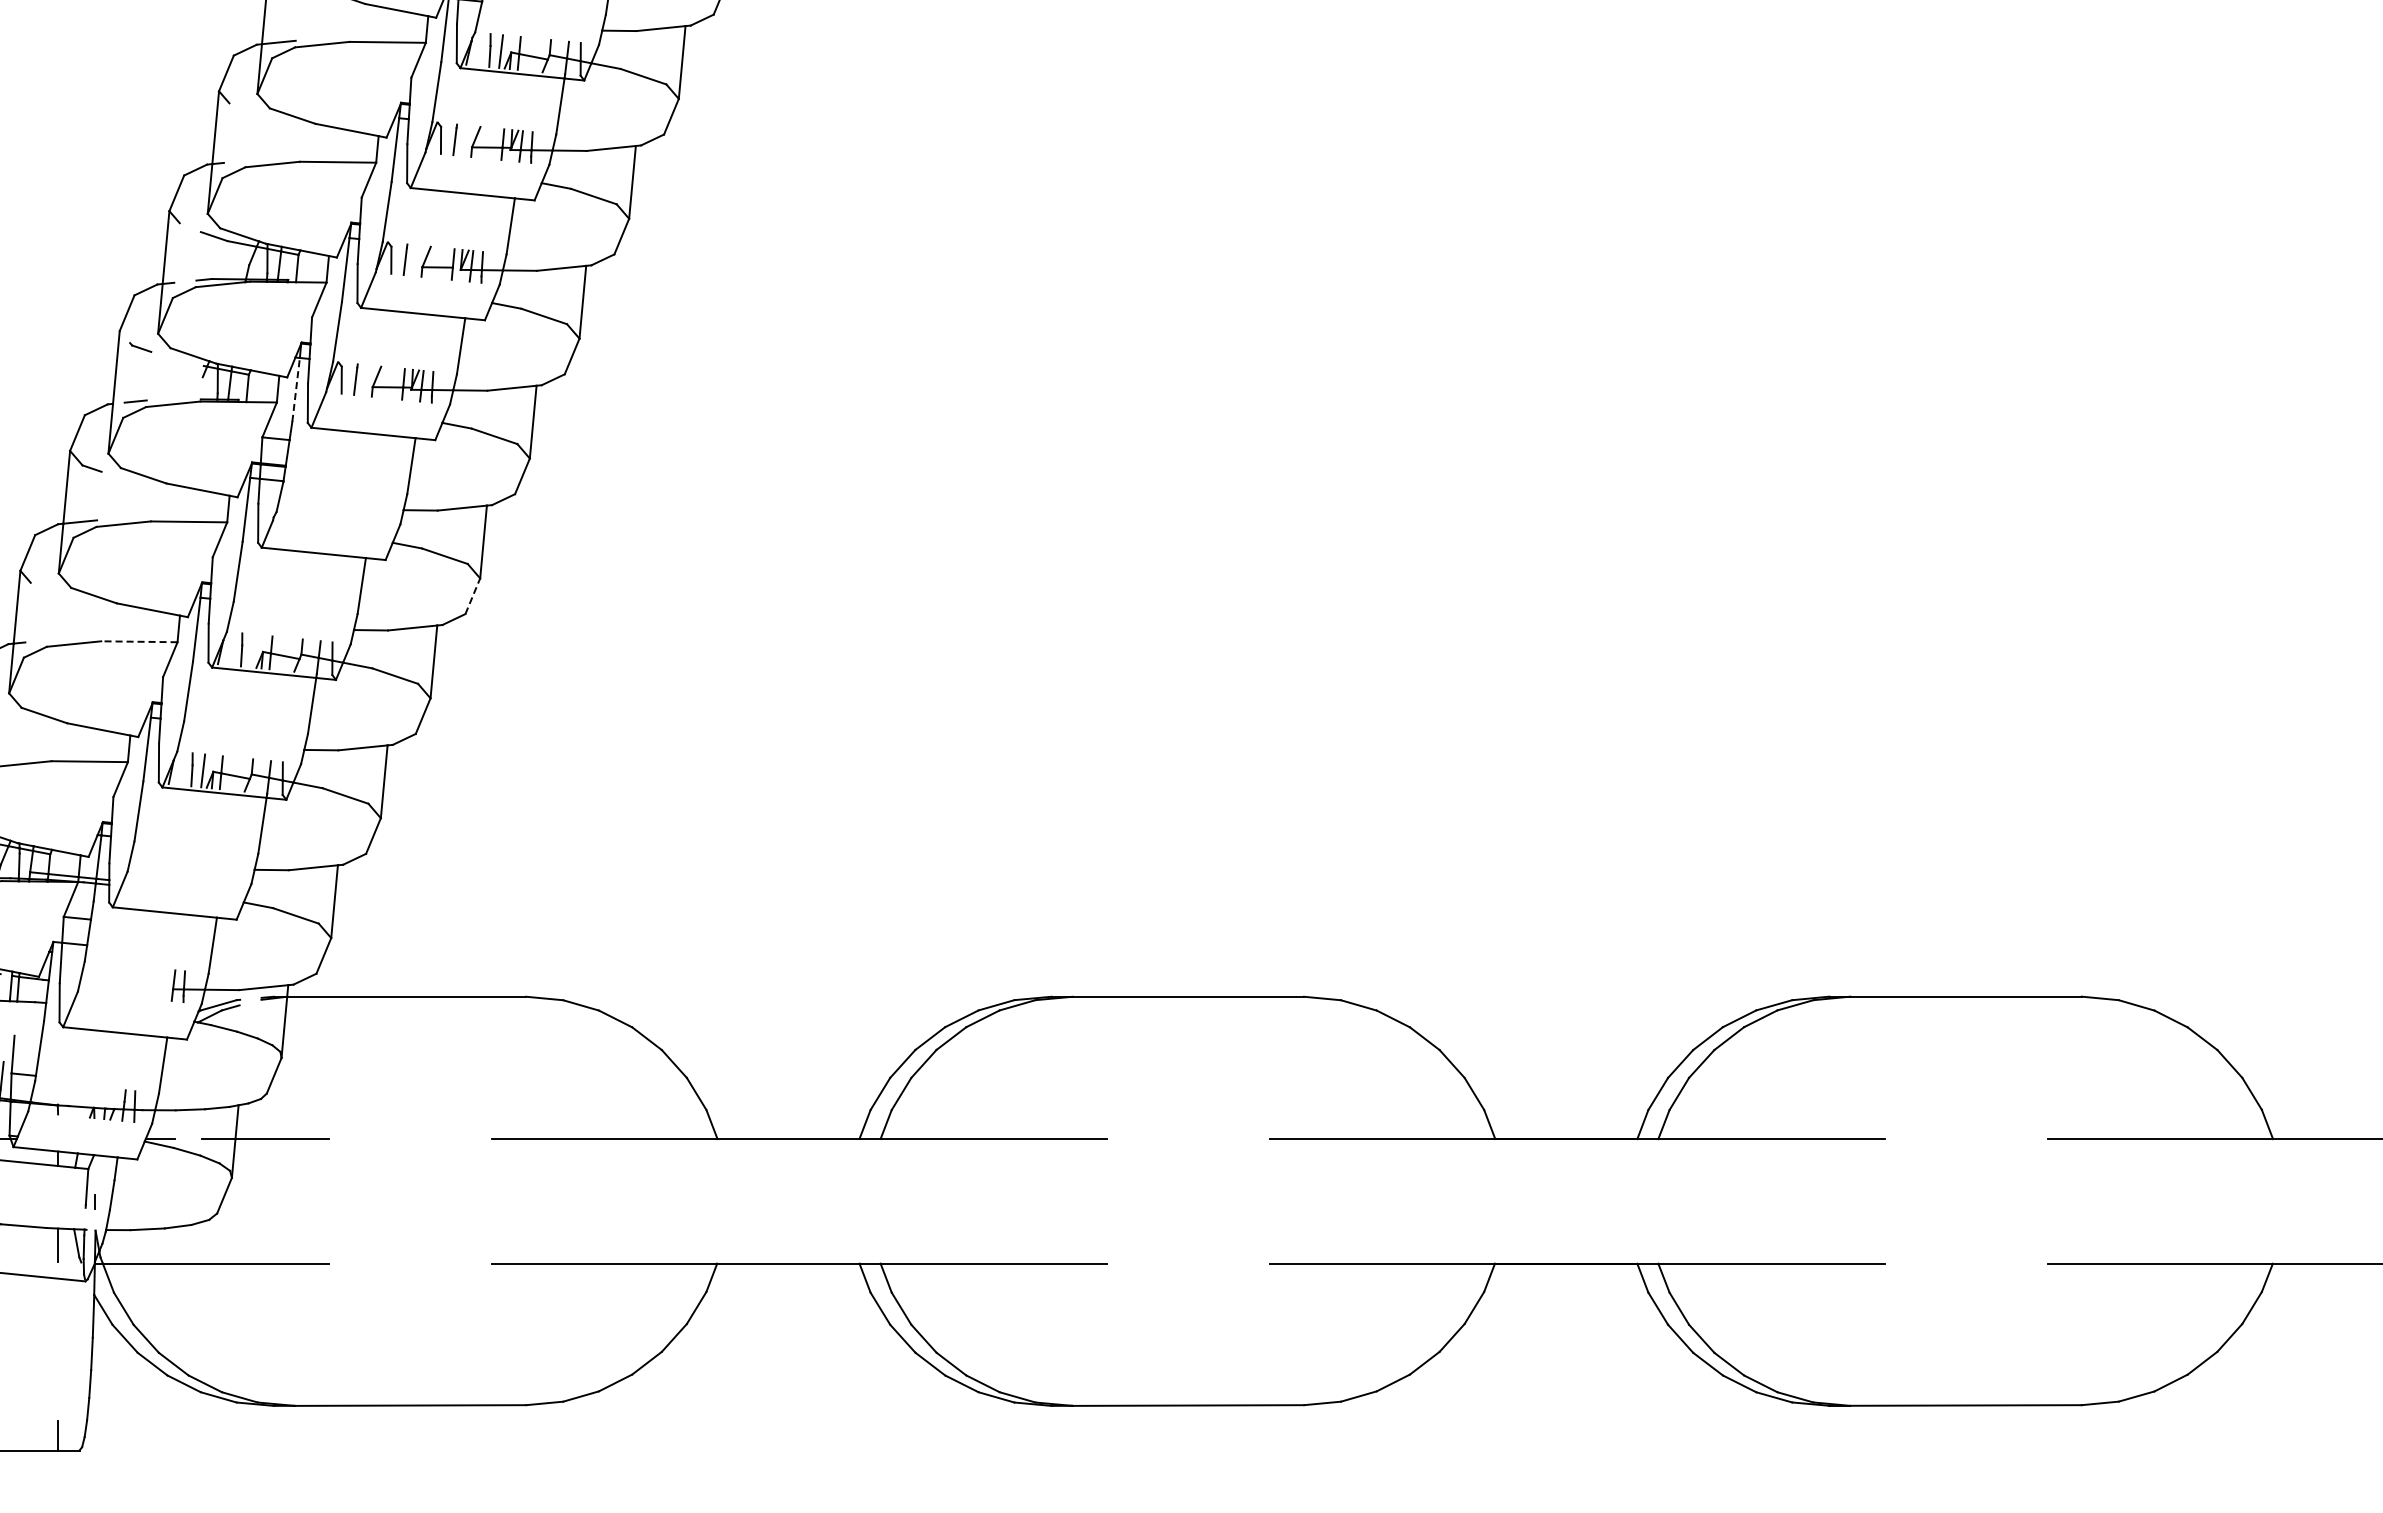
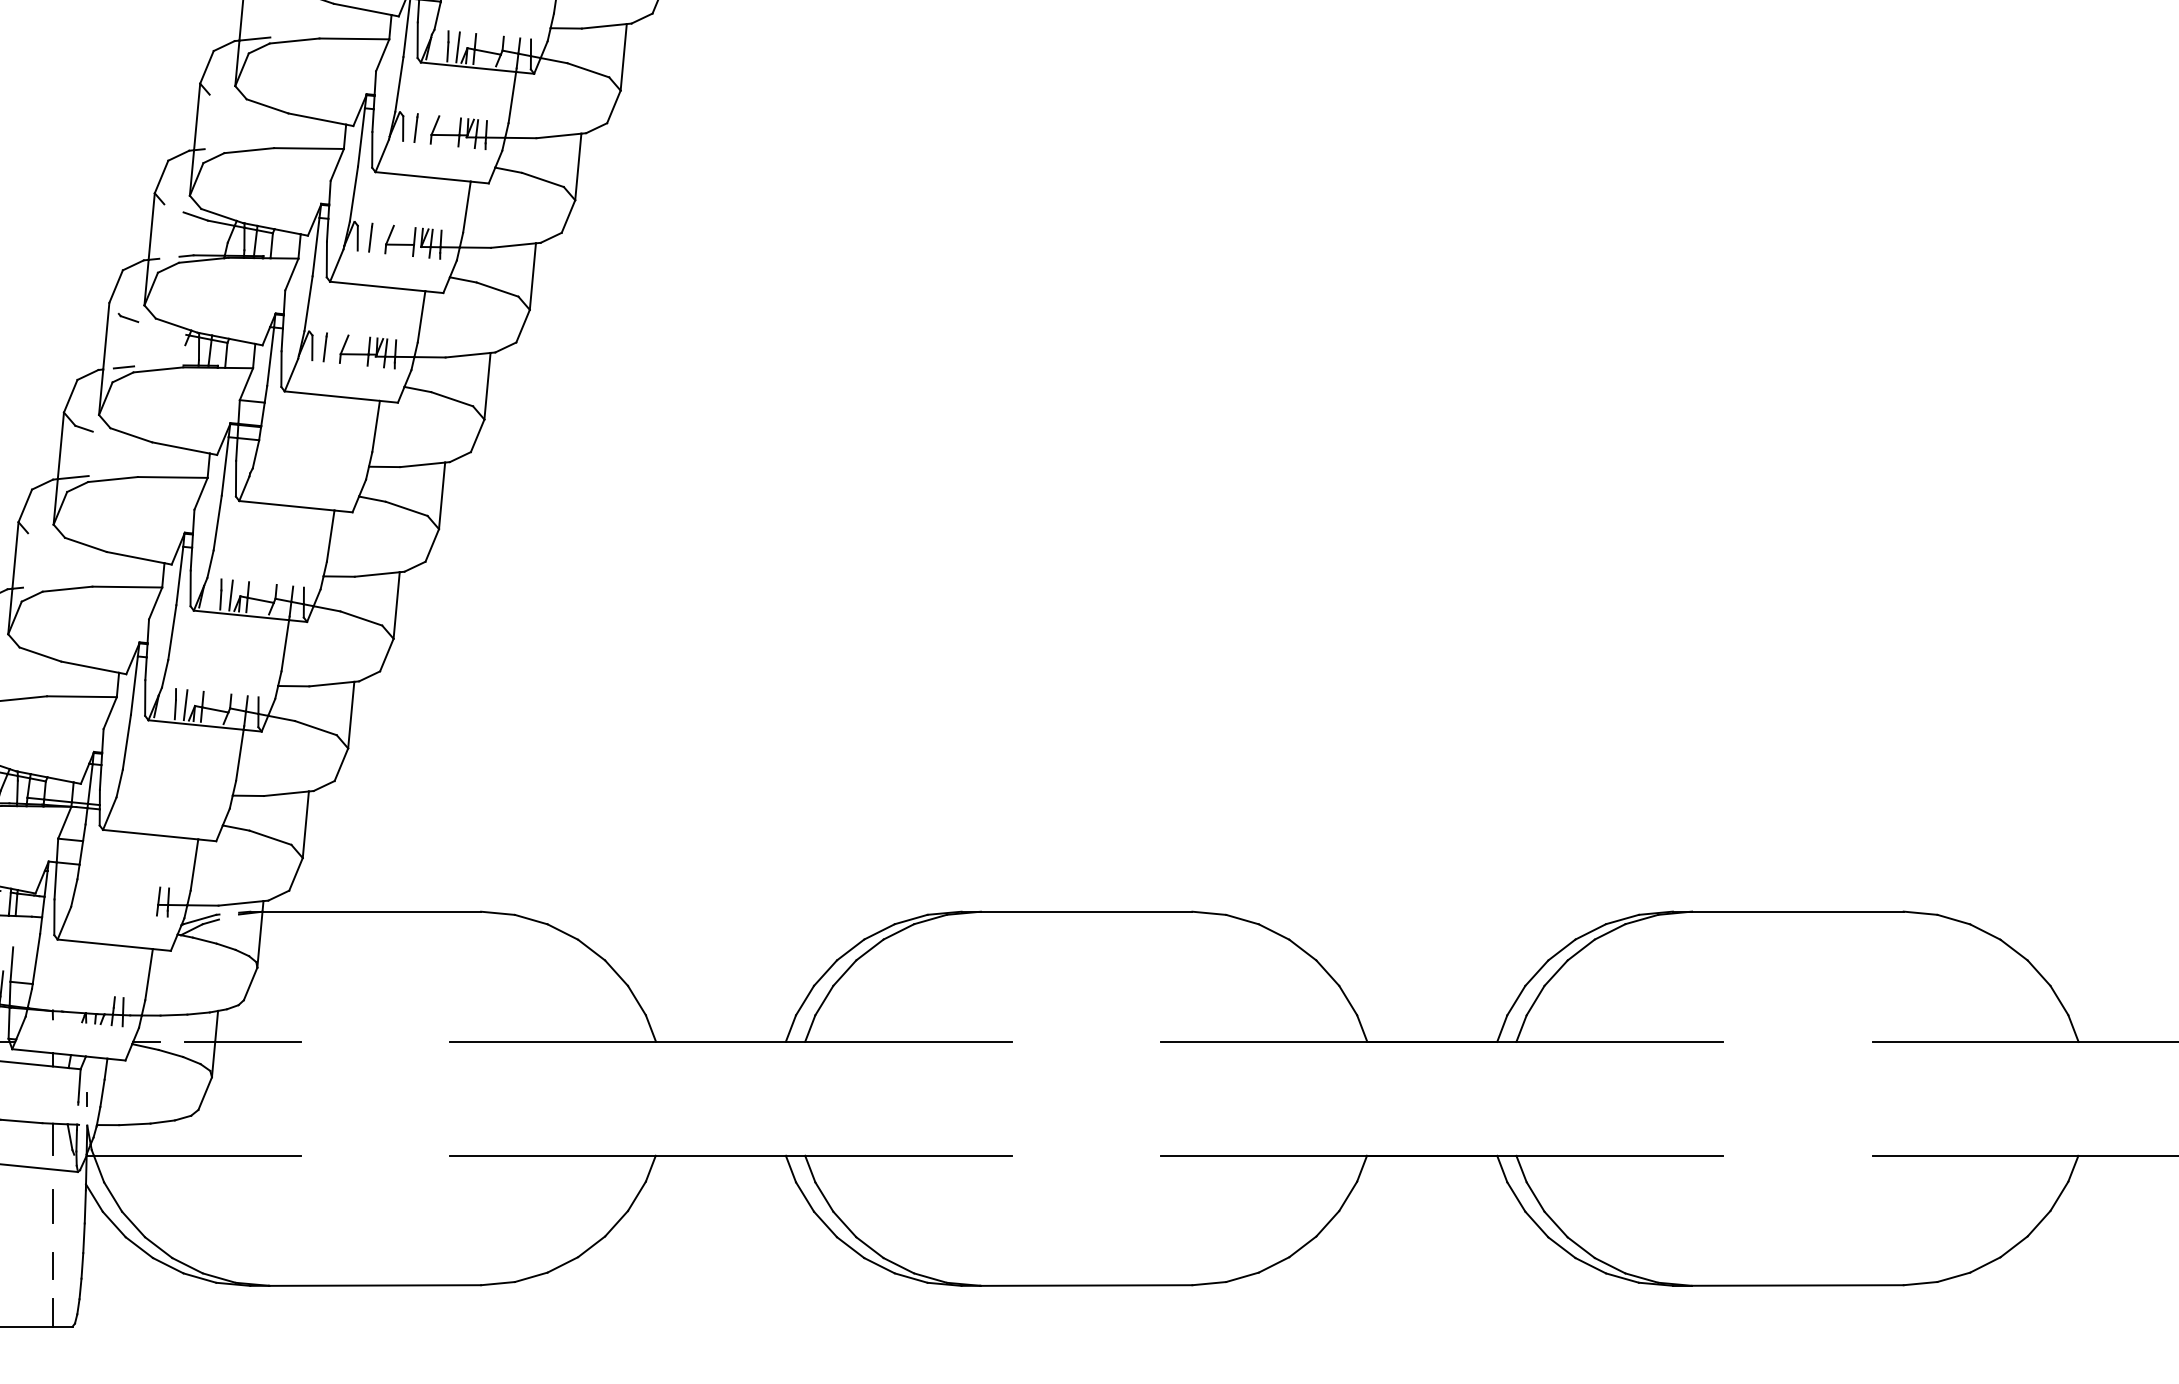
line: (296, 389) -> (271, 356), dashed -> solid
line: (473, 595) -> (432, 544), dashed -> solid
line: (138, 641) -> (126, 586), dashed -> solid
line: (252, 650) -> (230, 595), added
line: (57, 1319) -> (52, 1206), added
line: (58, 1384) -> (53, 1266), added

